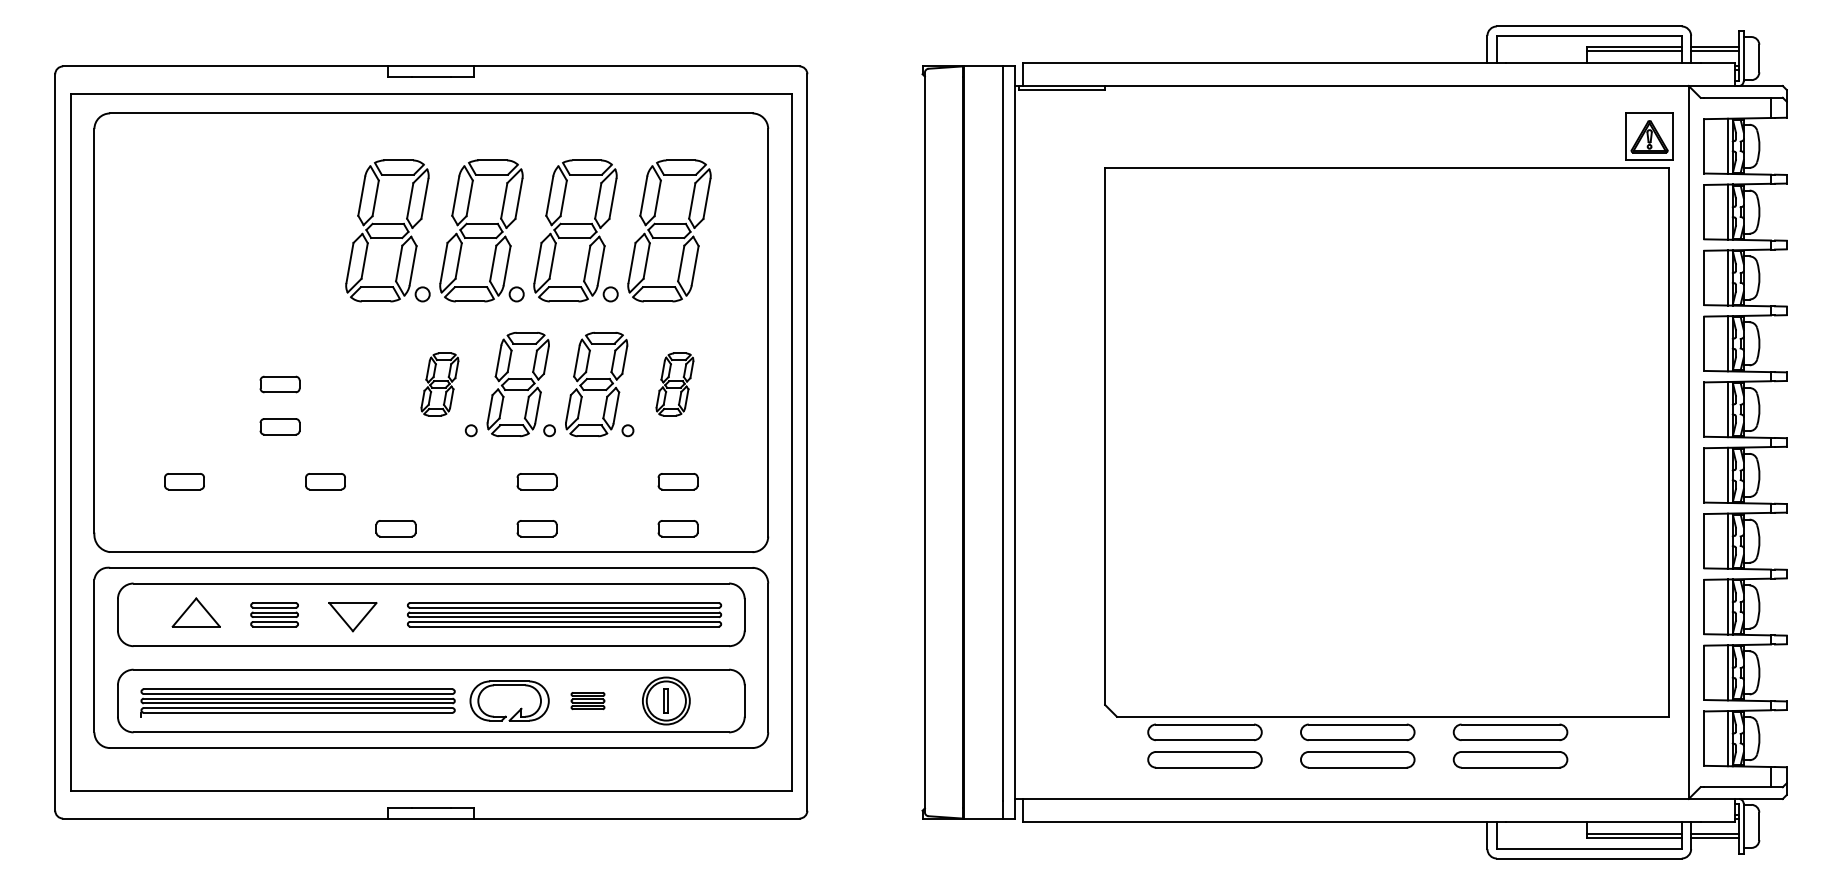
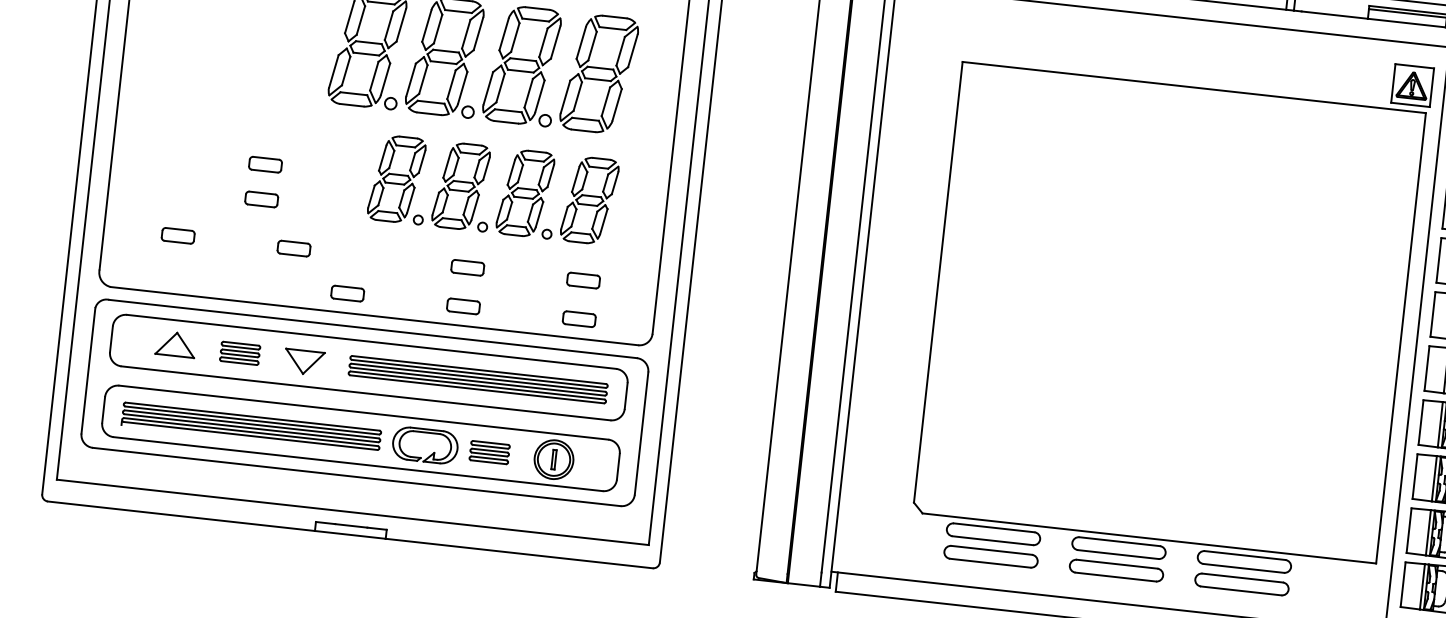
part: (439, 384) -> (396, 179), size x1.67
part: (674, 384) -> (589, 200), size x1.67
part: (587, 700) -> (489, 452), size x1.43

